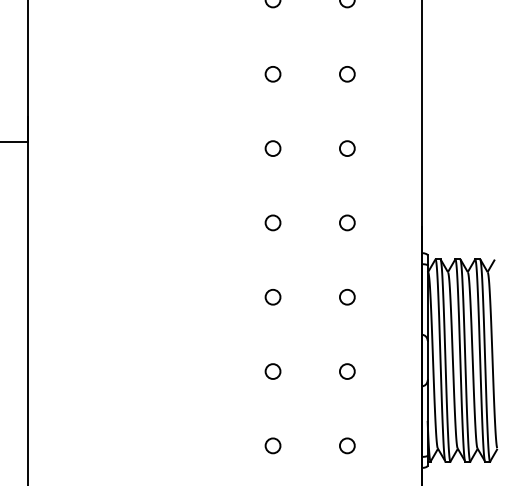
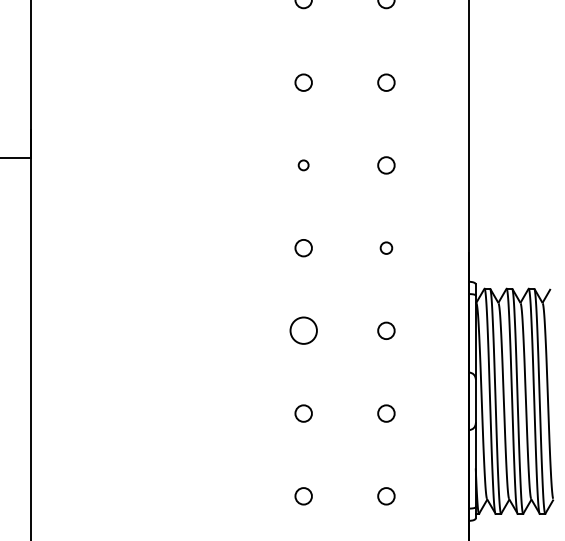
circle: (272, 148) -> (303, 165), size x0.6
circle: (347, 222) -> (386, 247), size x0.7
circle: (272, 297) -> (303, 331), size x1.6

